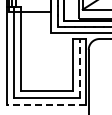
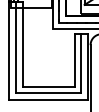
line: (79, 68) -> (81, 63), dashed -> solid
line: (46, 104) -> (48, 99), dashed -> solid

